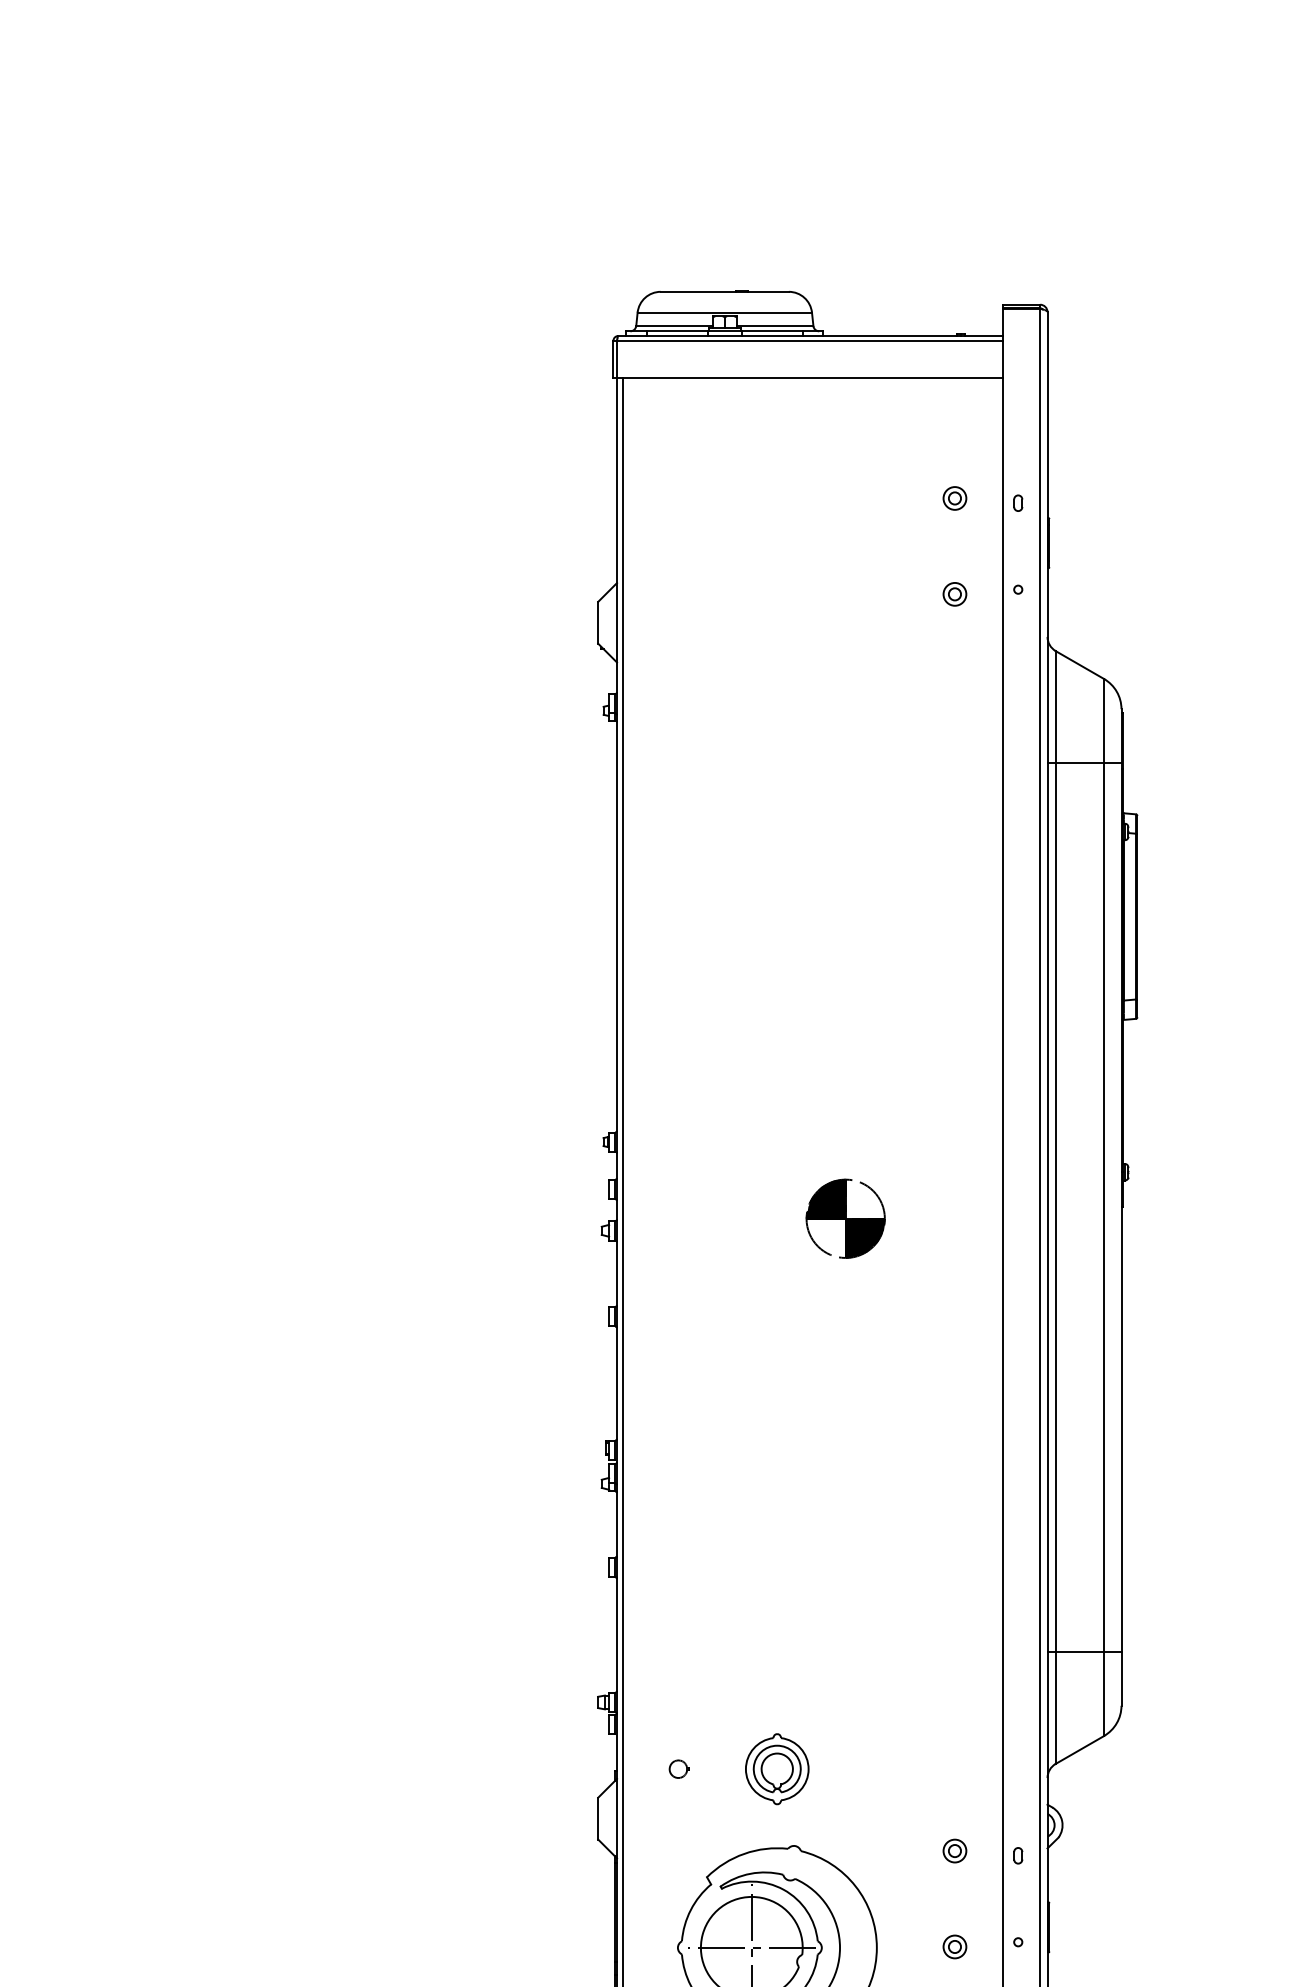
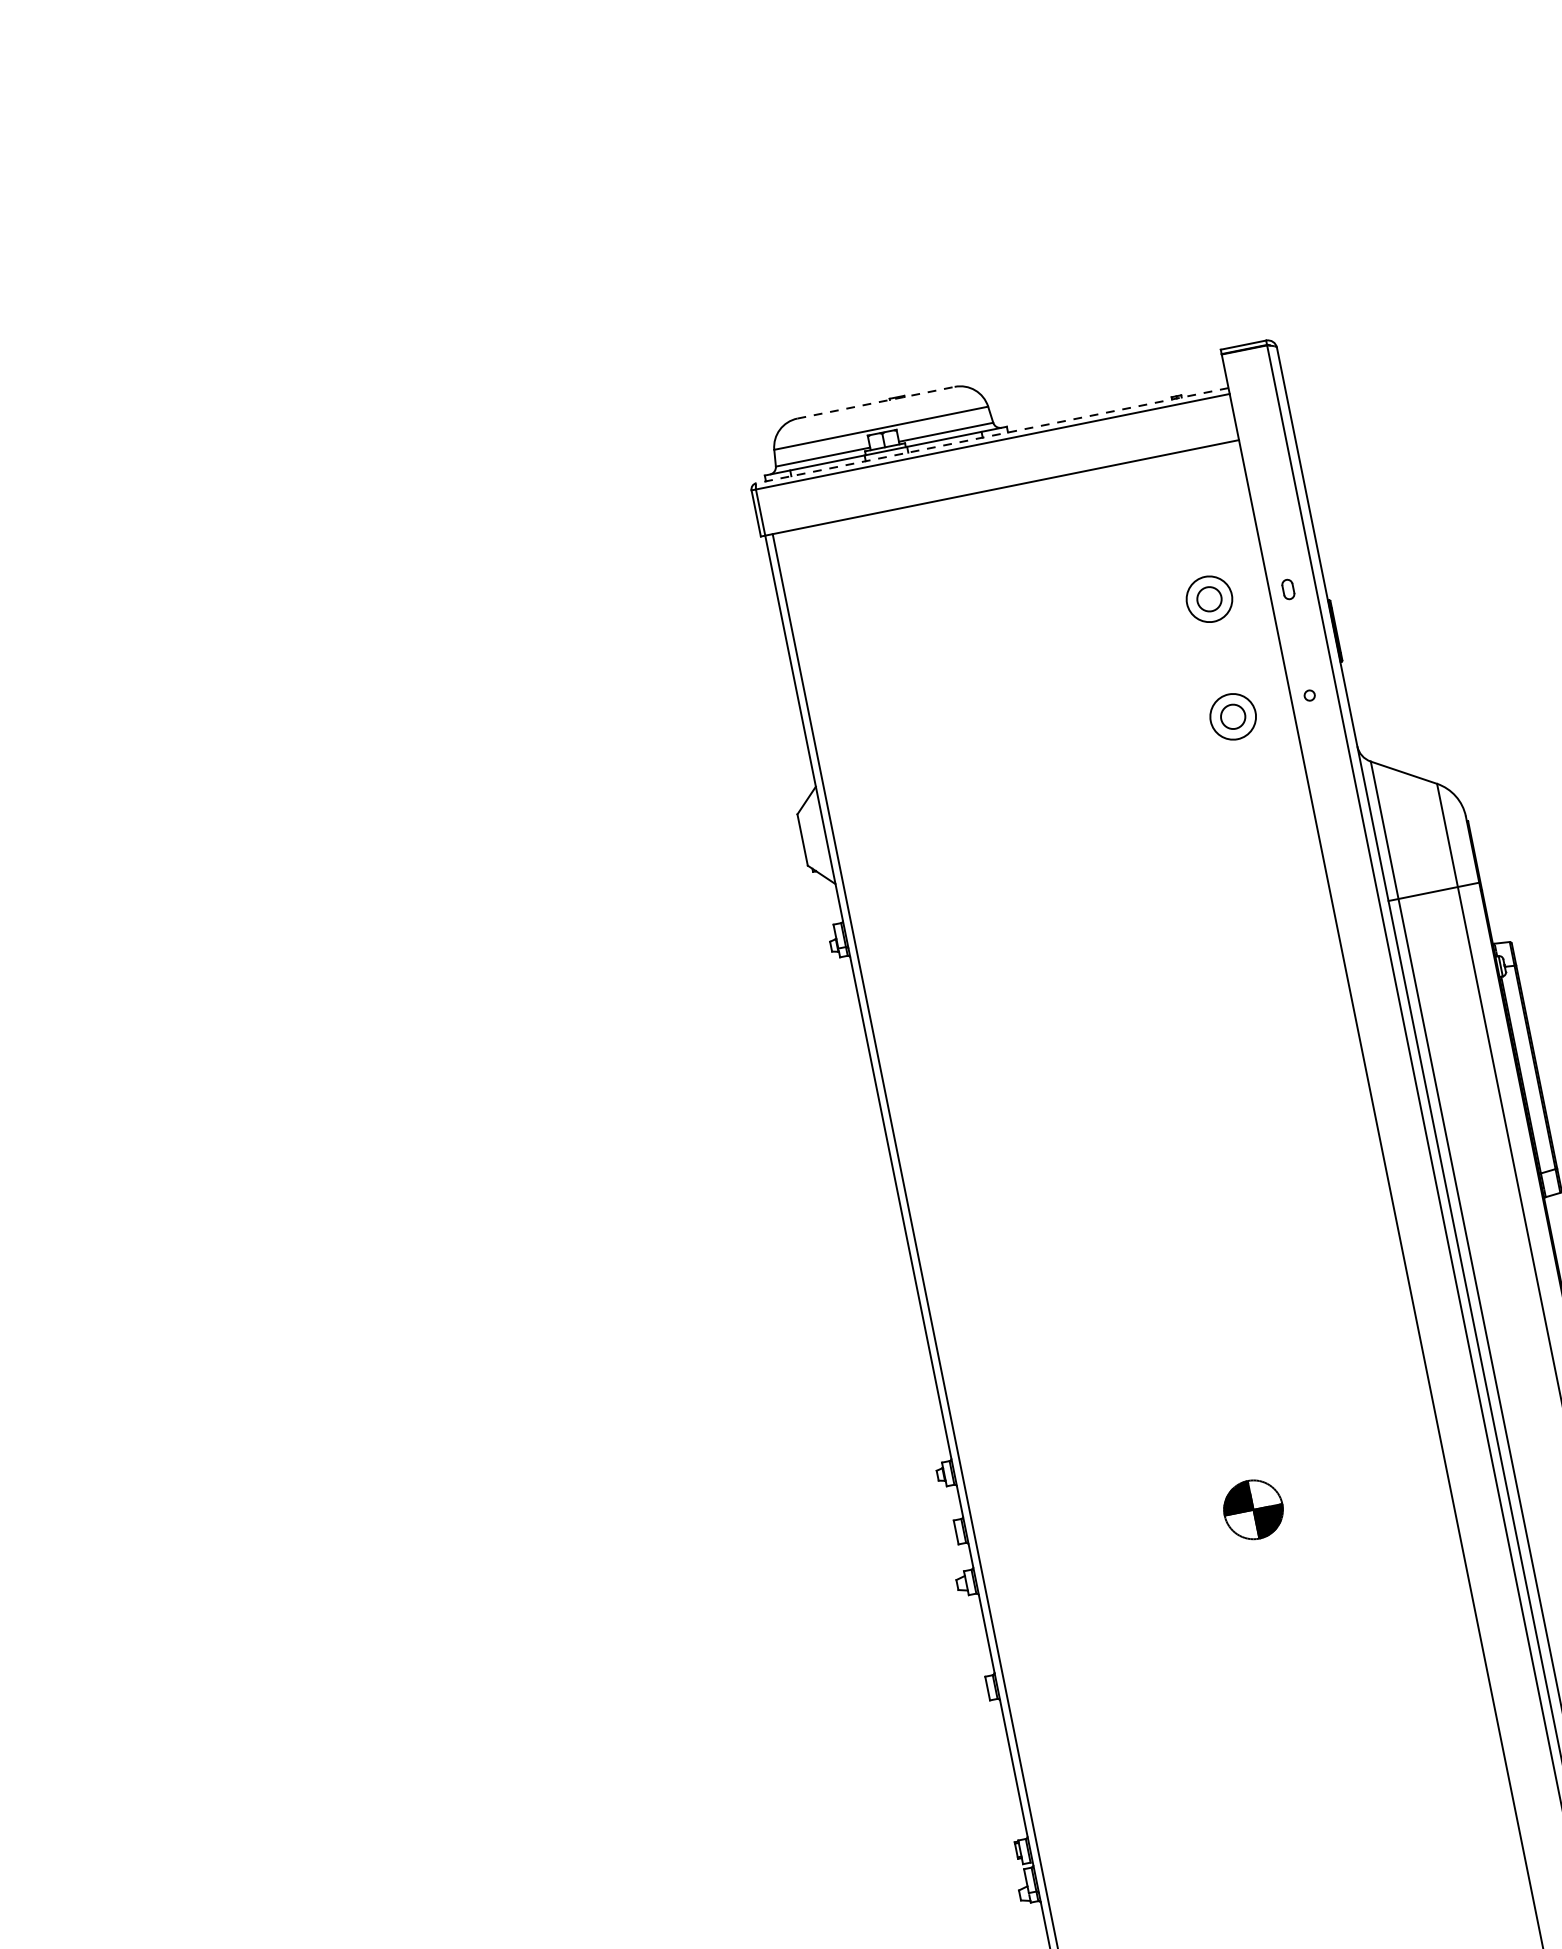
line: (725, 291) -> (876, 402), solid -> dashed
line: (810, 336) -> (992, 436), solid -> dashed
part: (954, 498) -> (1208, 599), size x1.6
part: (954, 594) -> (1232, 717), size x1.6
part: (845, 1218) -> (1253, 1509), size x0.6

